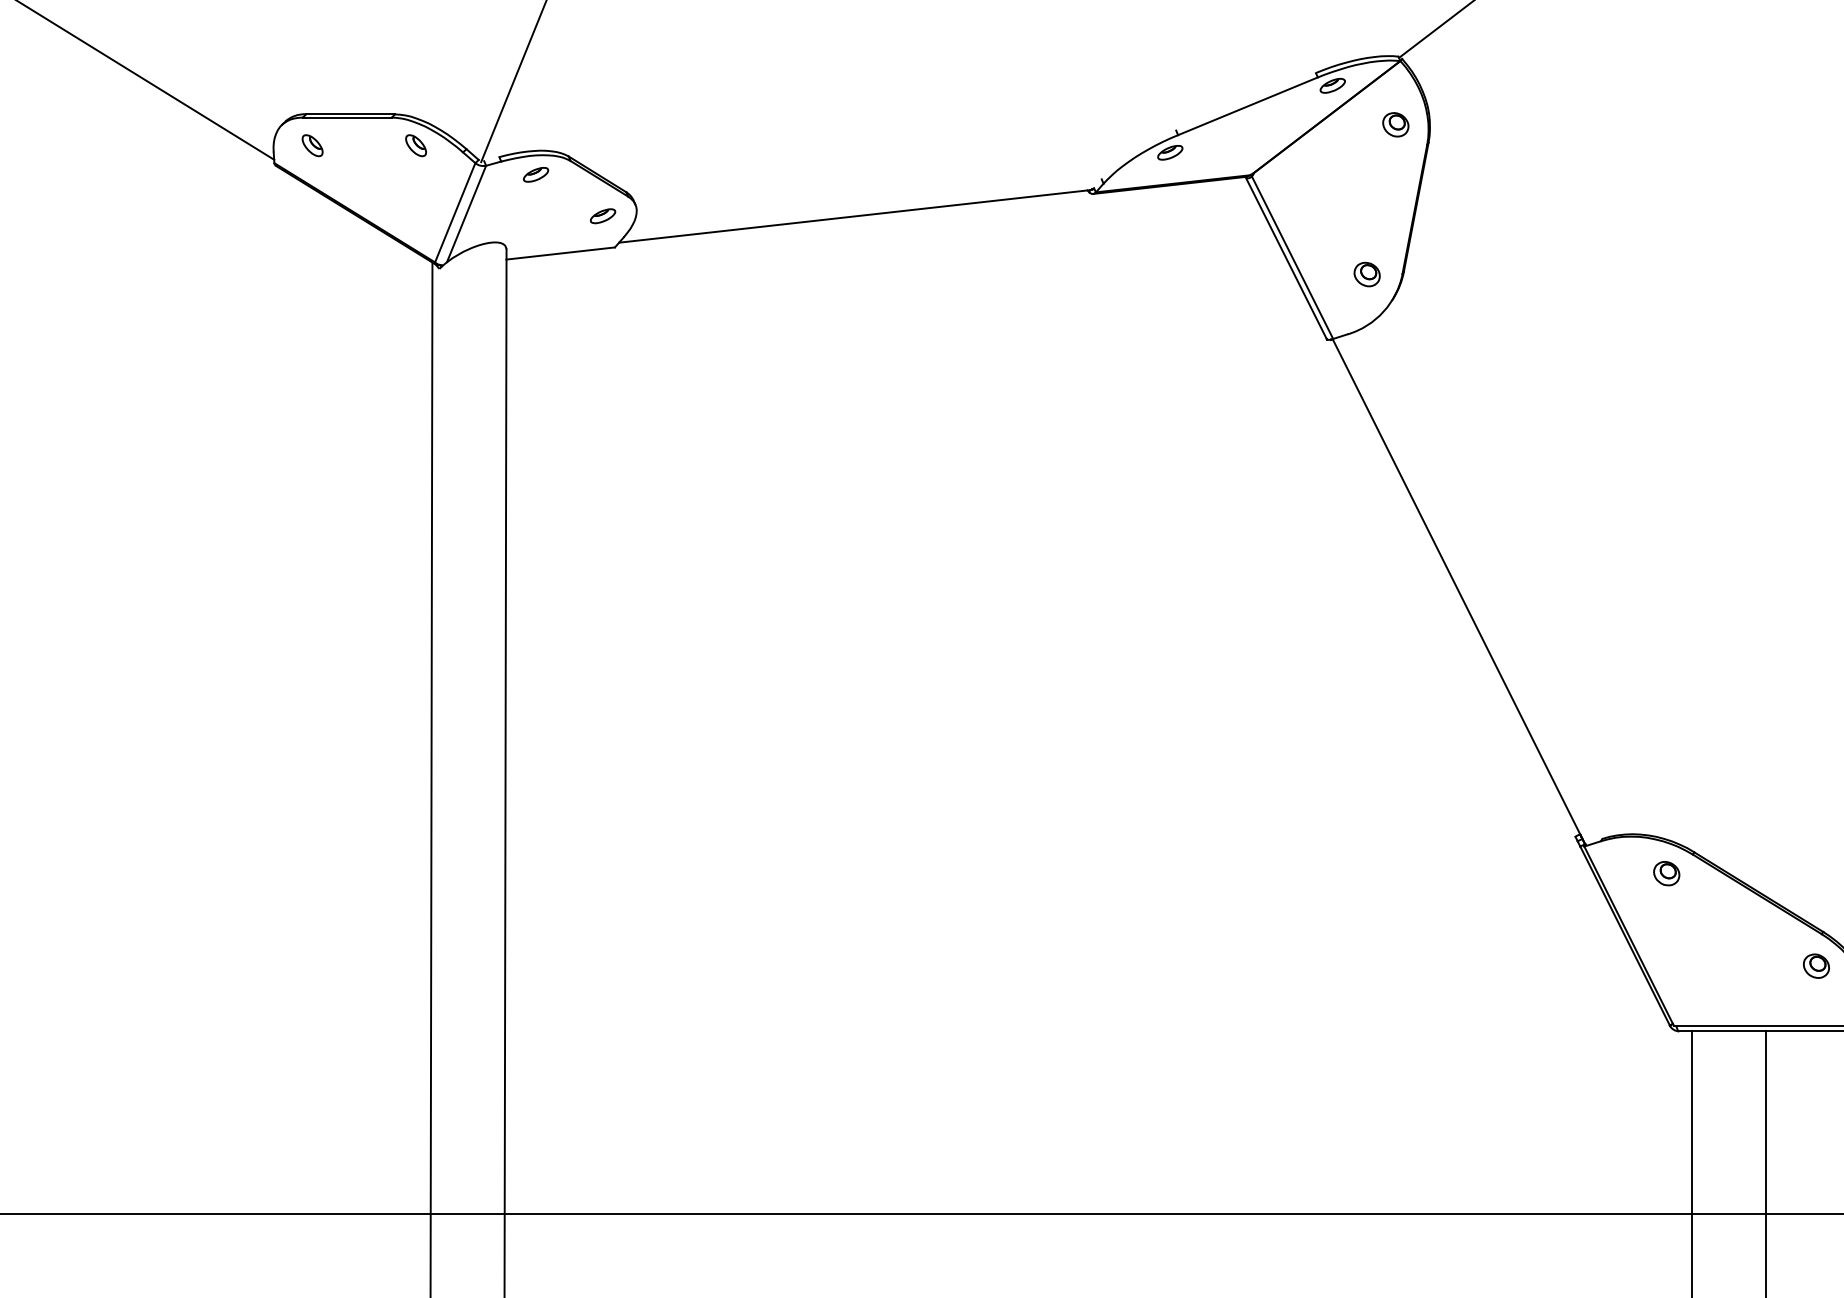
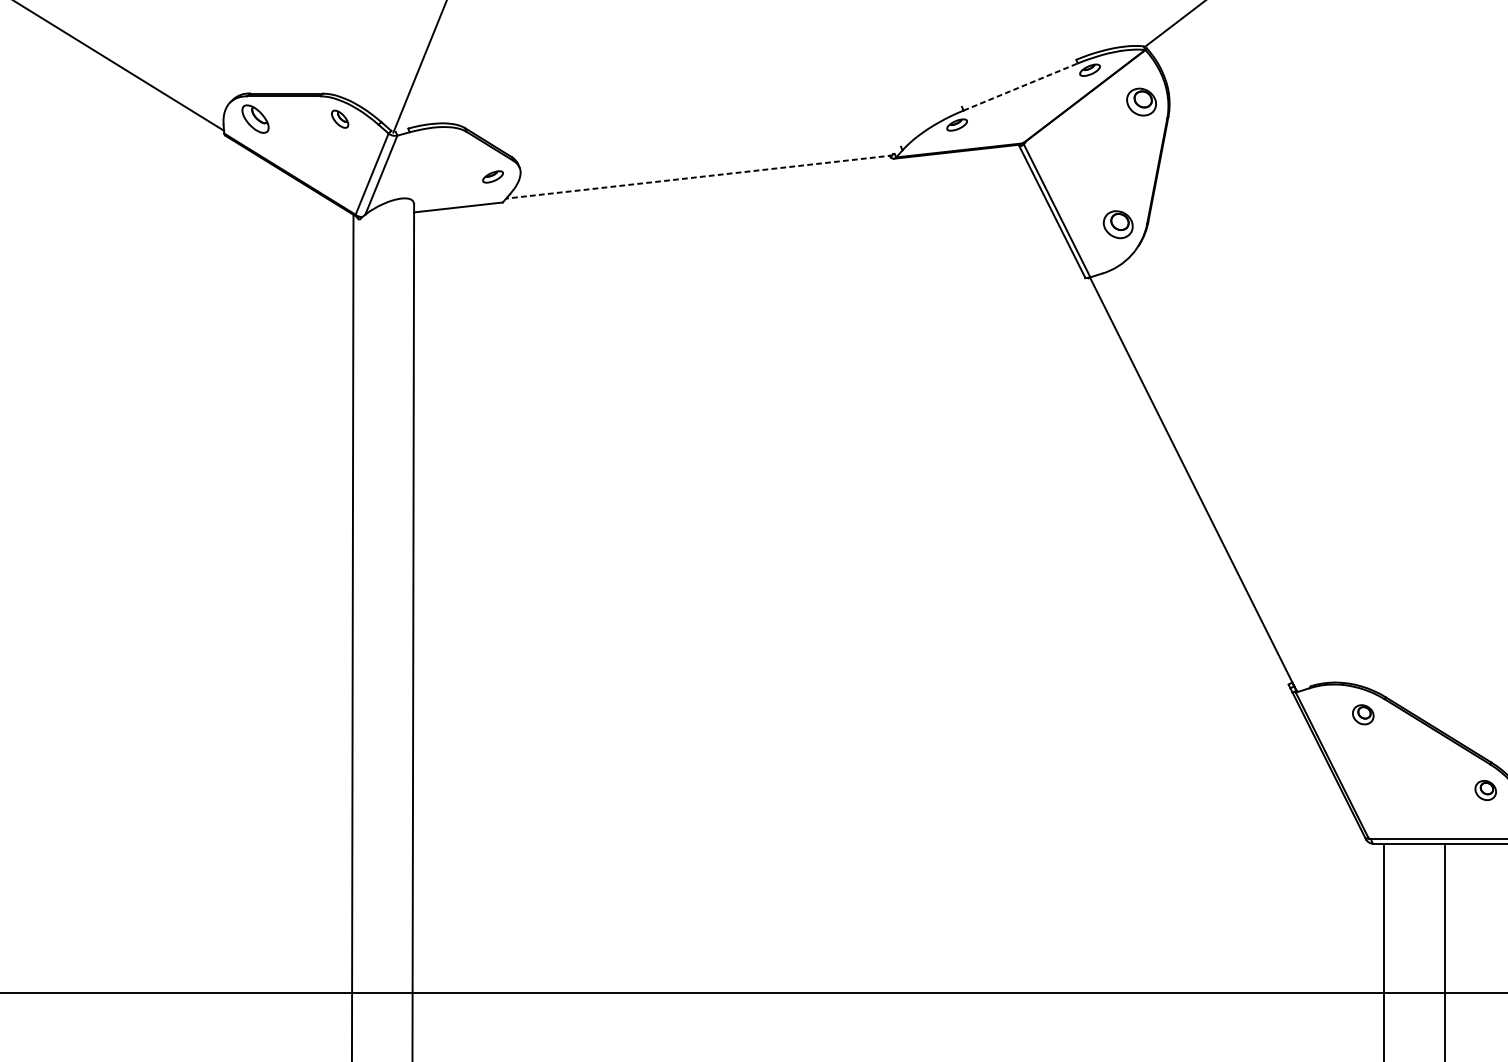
line: (1248, 106) -> (1021, 87), solid -> dashed
part: (1395, 124) -> (1141, 101), size x1.4
part: (312, 145) -> (255, 119), size x1.6
part: (535, 174) -> (437, 142), removed
line: (855, 216) -> (699, 177), solid -> dashed
part: (1366, 274) -> (1117, 224), size x1.4

